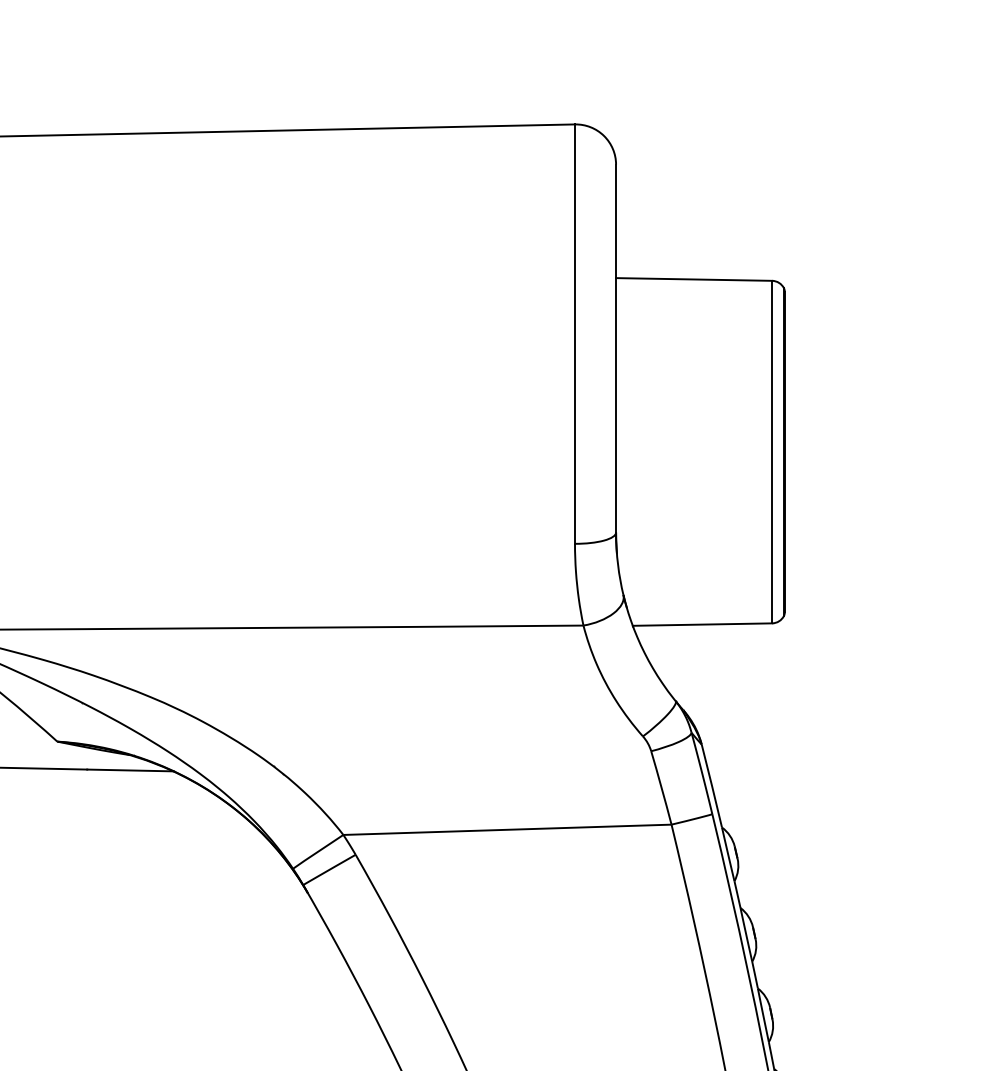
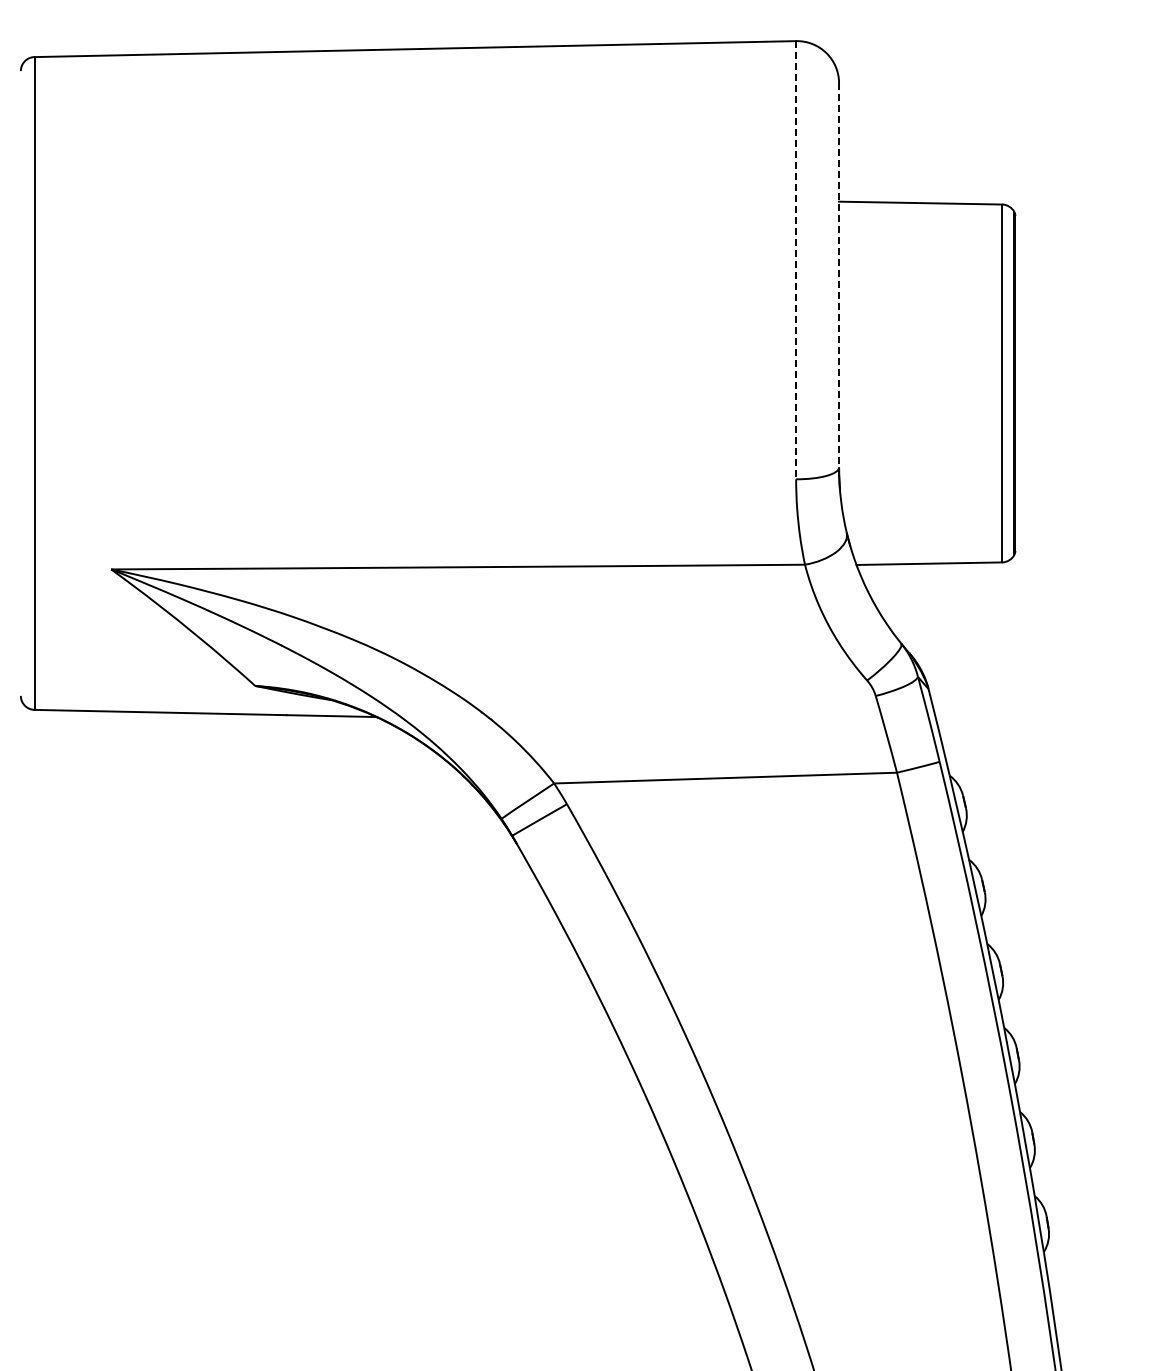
line: (575, 334) -> (796, 260), solid -> dashed
line: (616, 348) -> (839, 275), solid -> dashed

